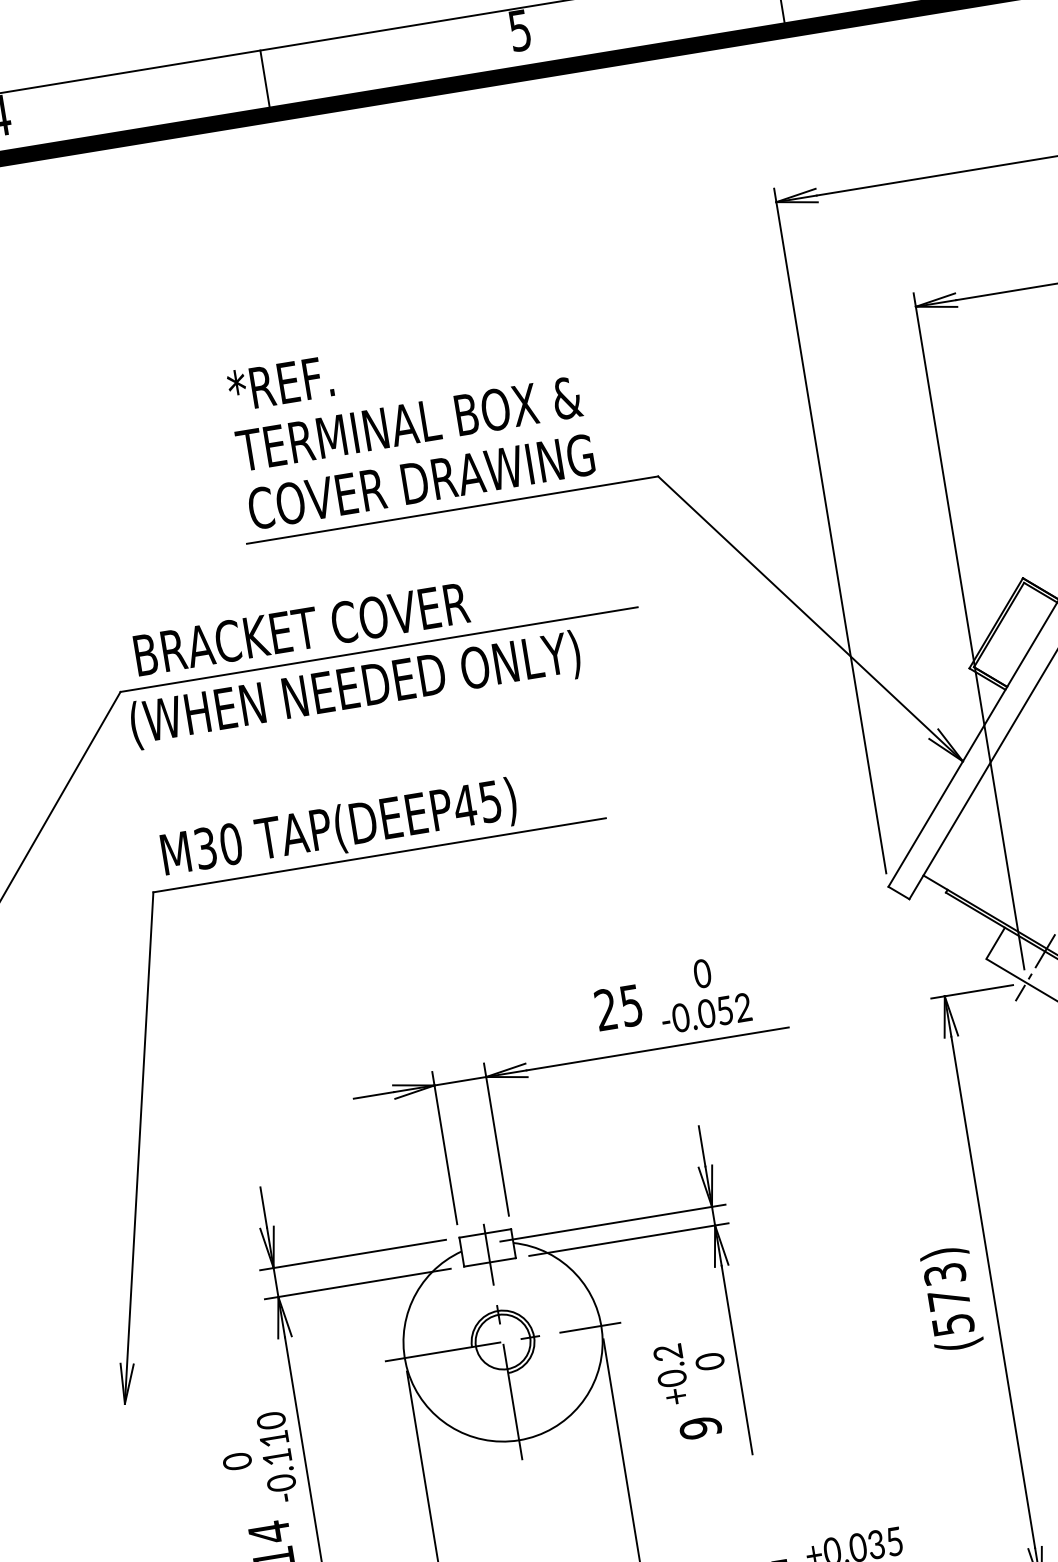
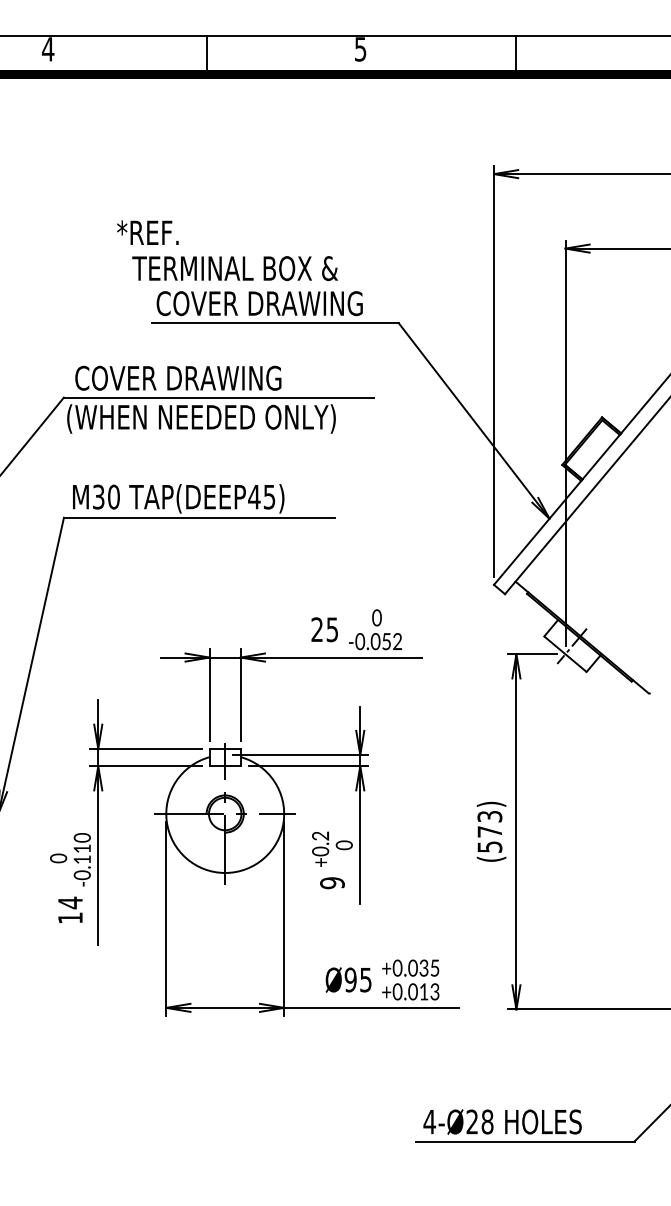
text: (279, 383) -> (147, 232), moved
text: (409, 423) -> (235, 268), moved
text: (306, 627) -> (178, 377), BRACKET COVER -> COVER DRAWING

